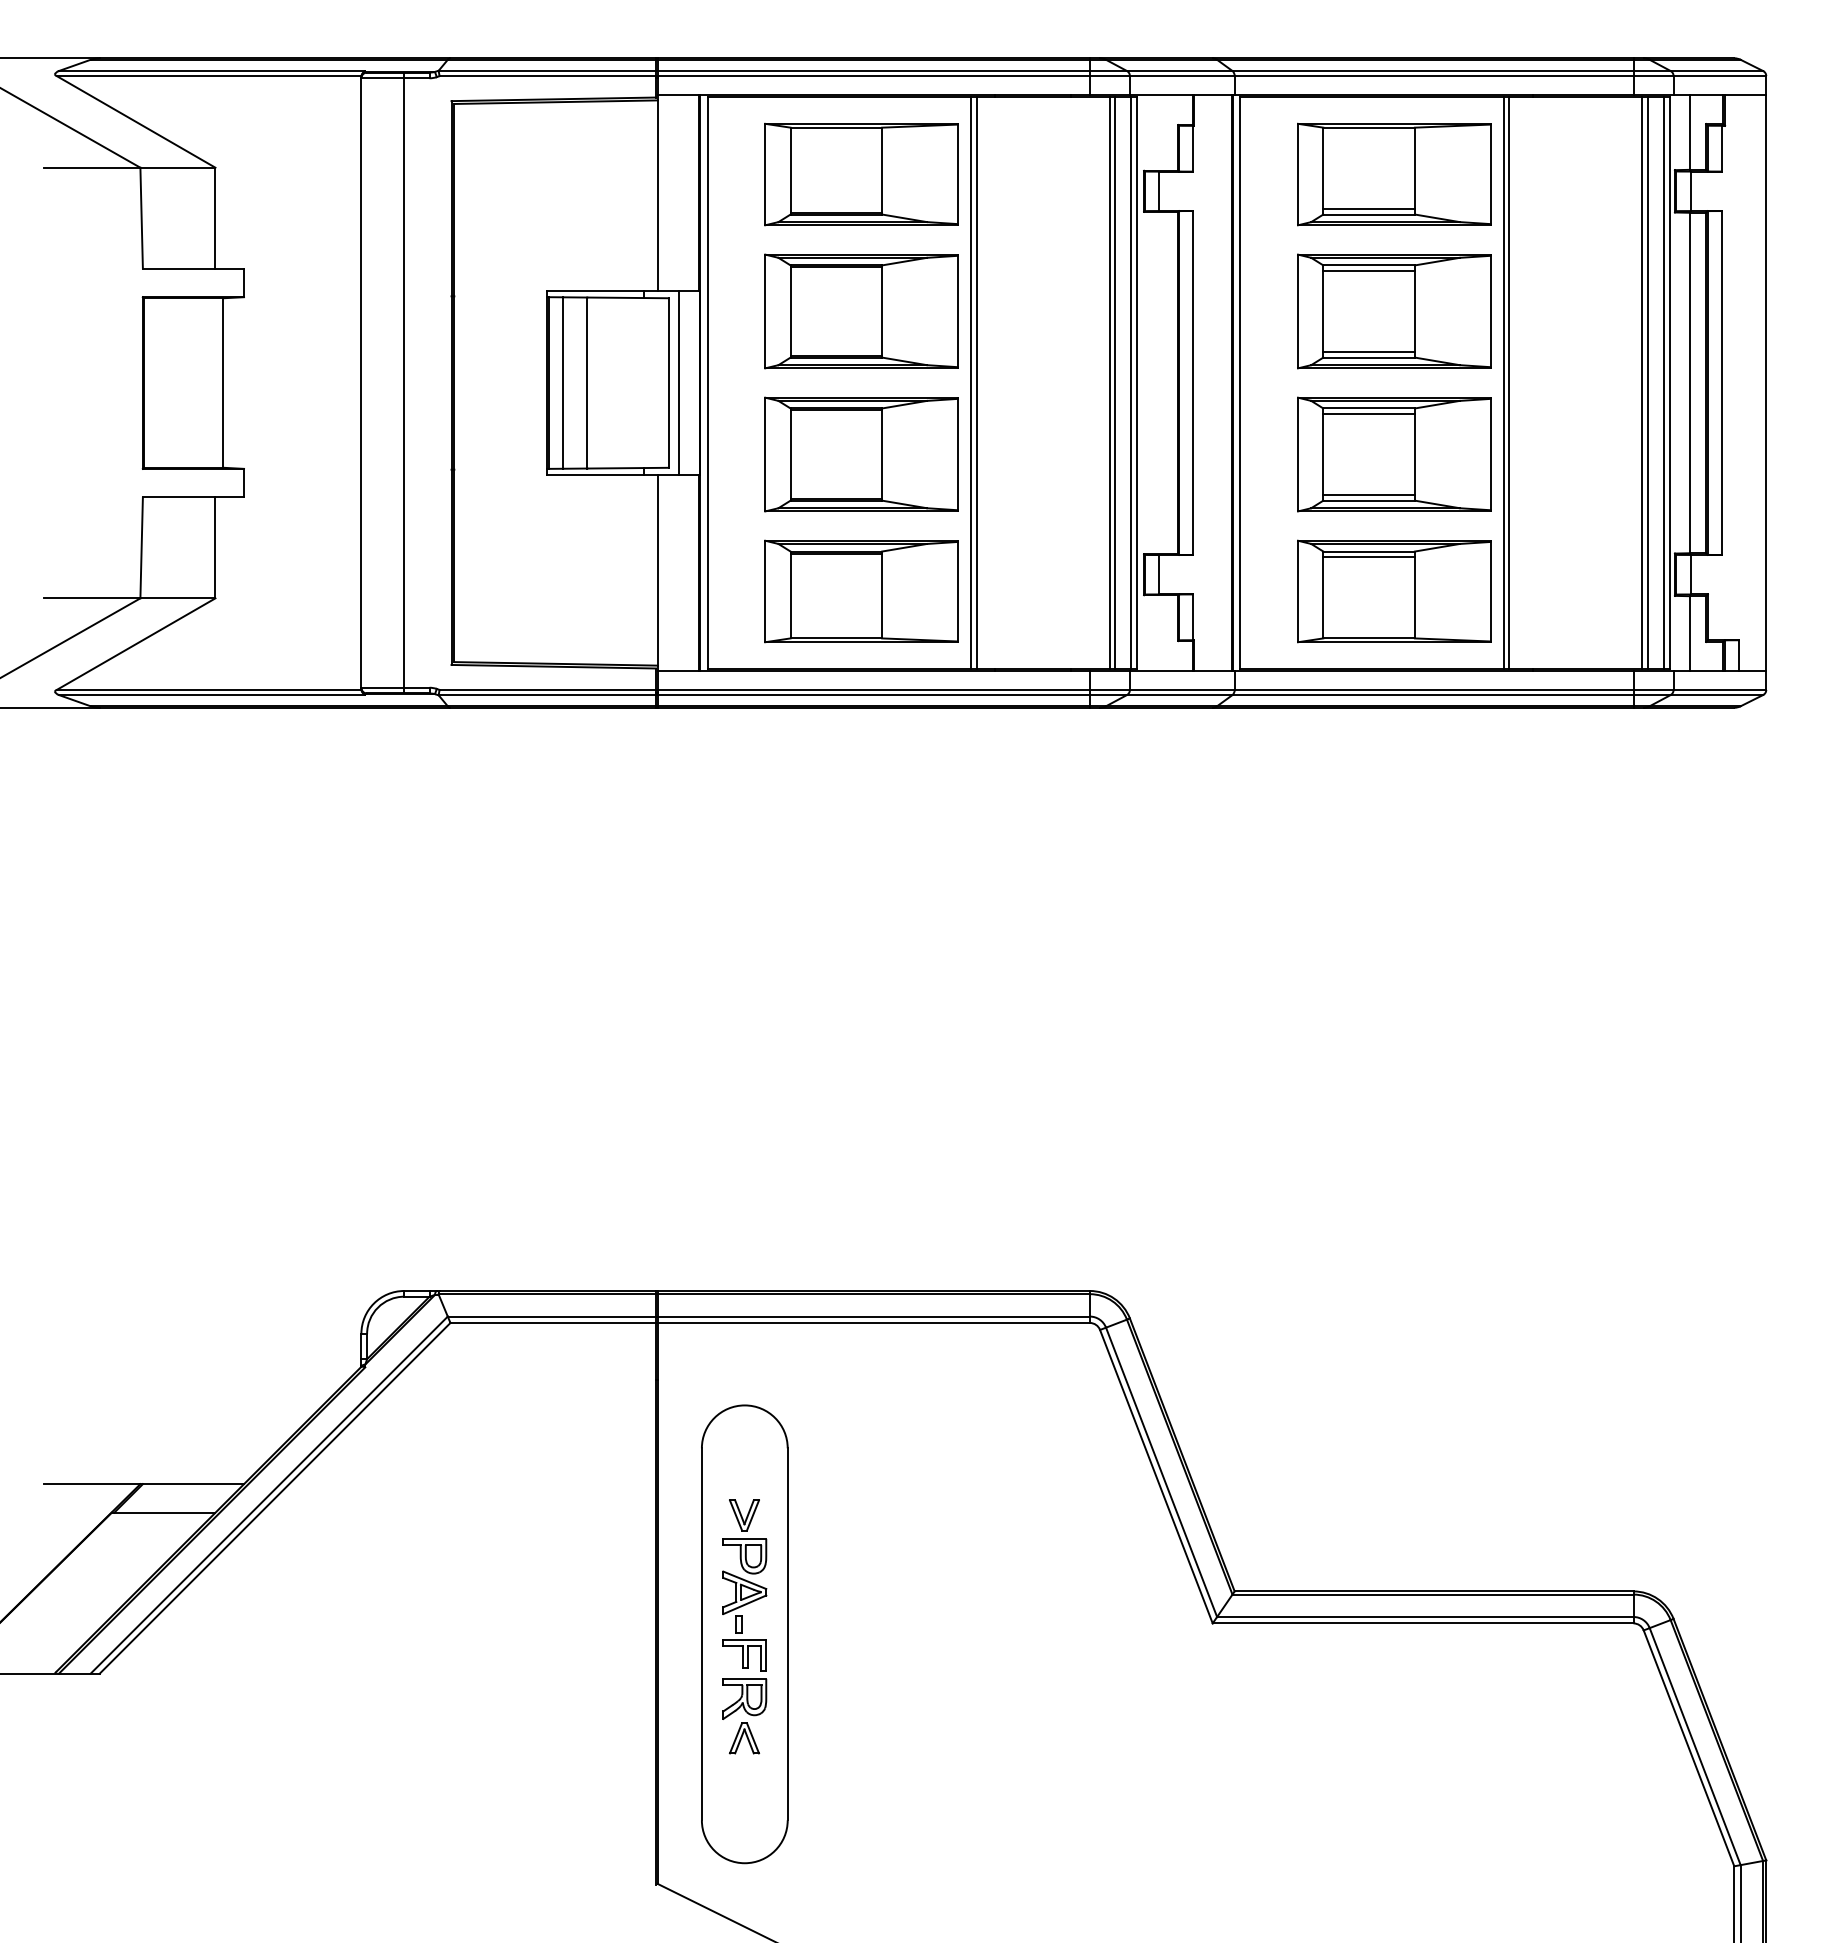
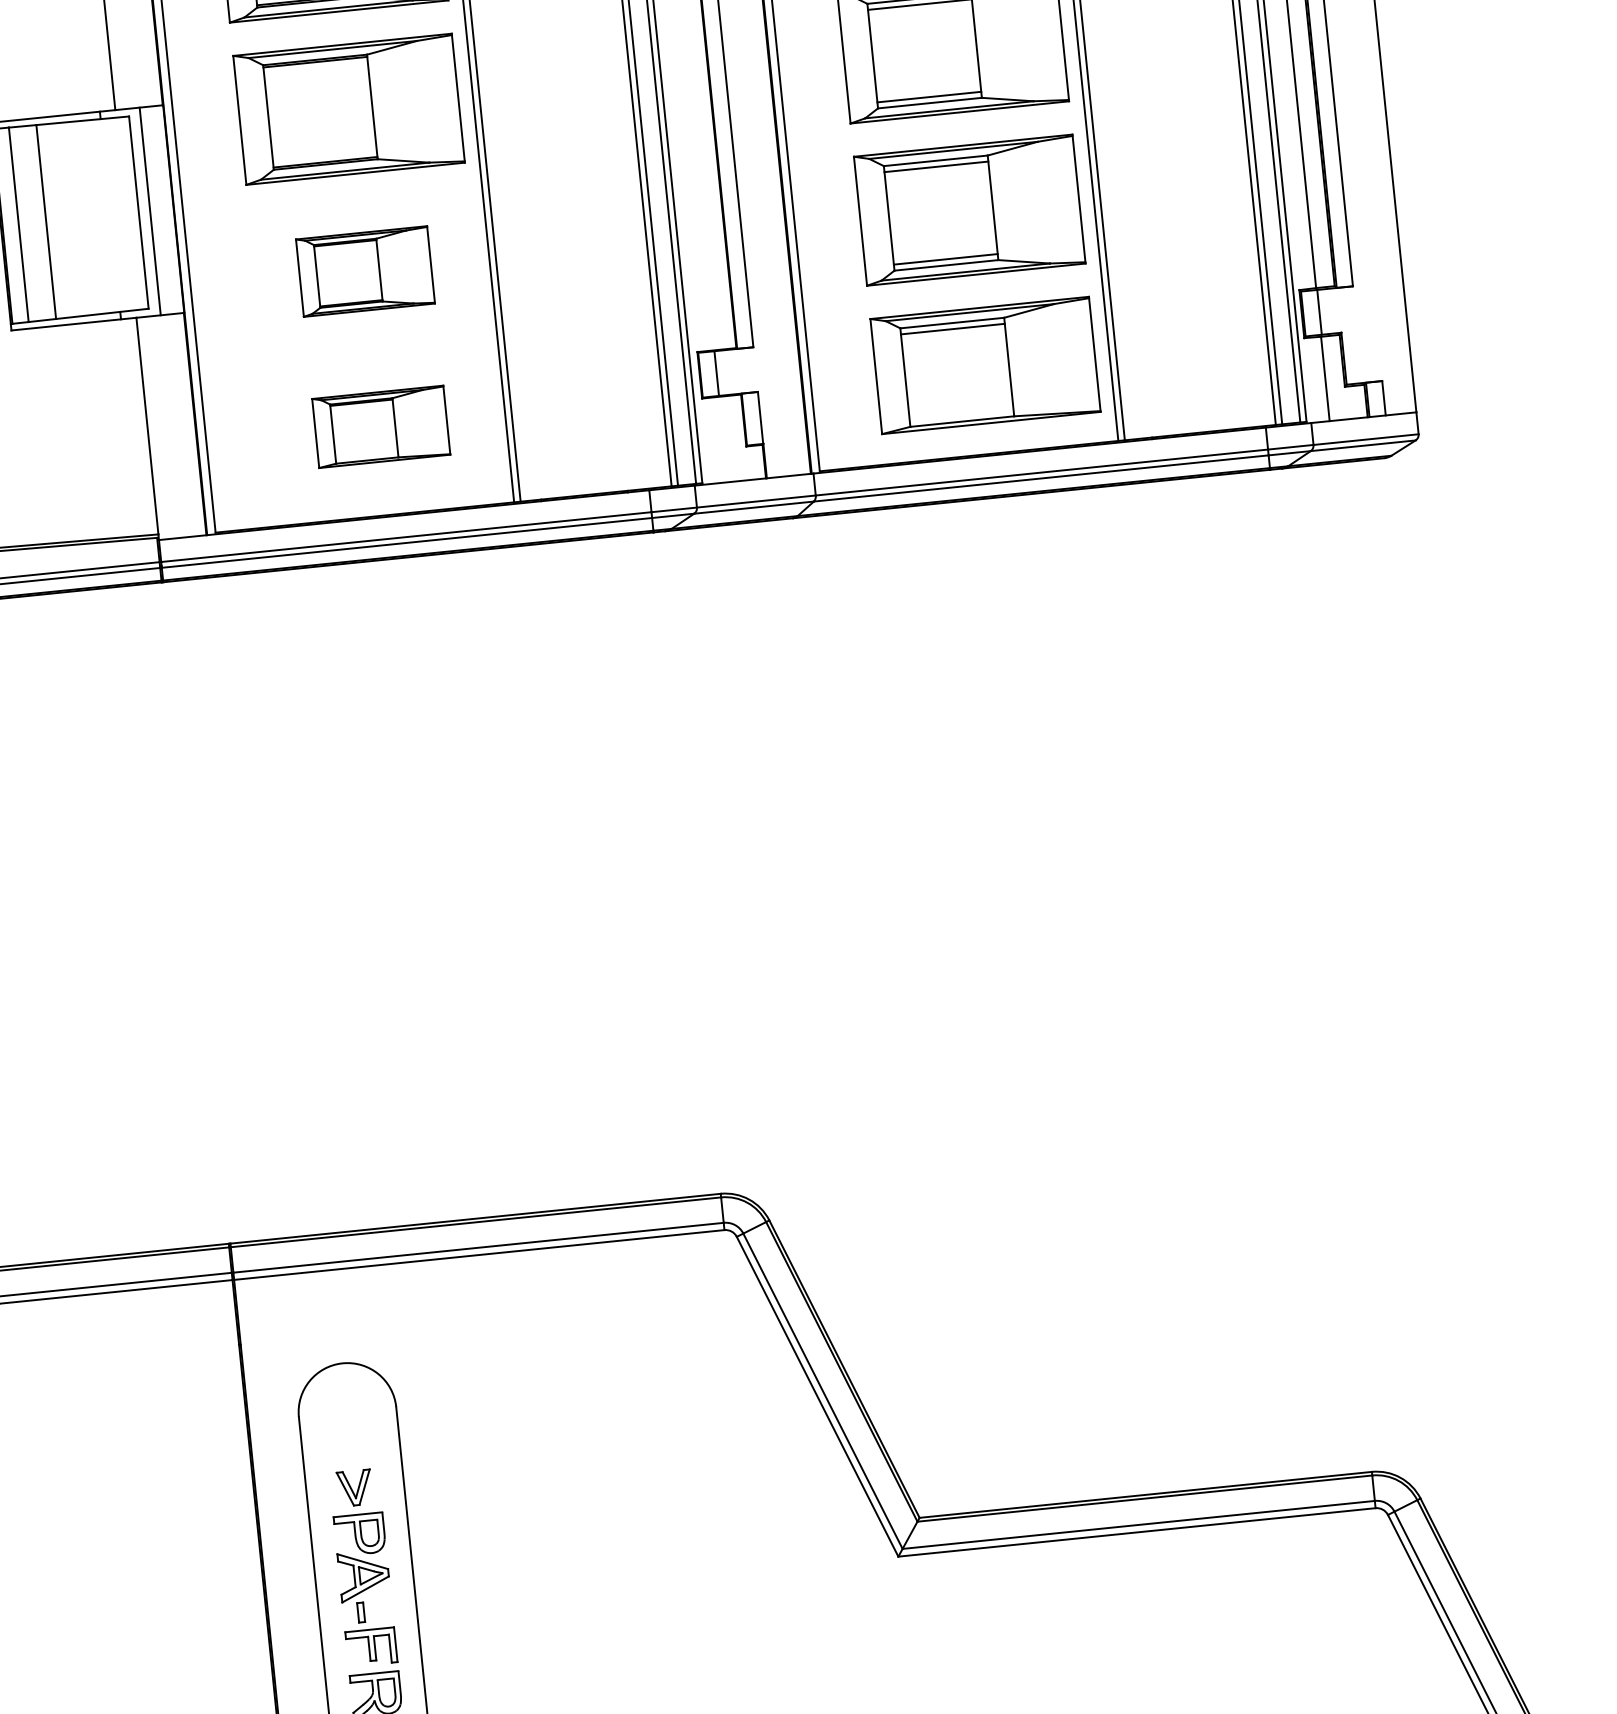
part: (861, 454) -> (365, 271), size x0.6
part: (861, 591) -> (381, 426), size x0.6

